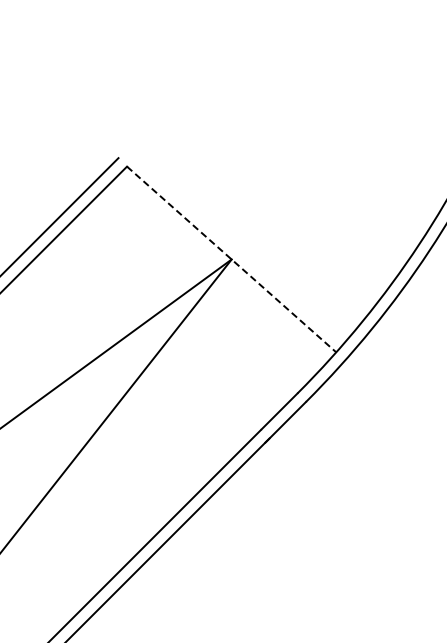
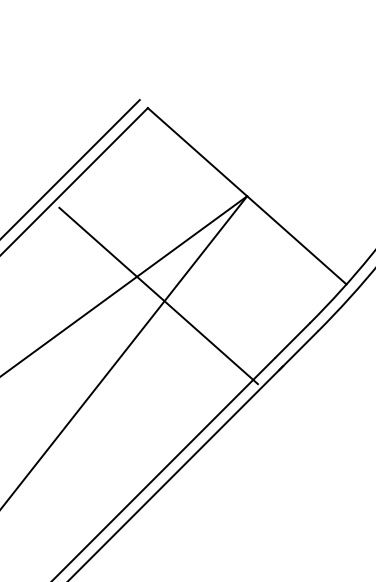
line: (231, 259) -> (247, 196), dashed -> solid
line: (138, 364) -> (158, 295), added

